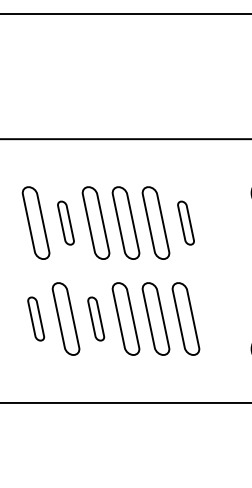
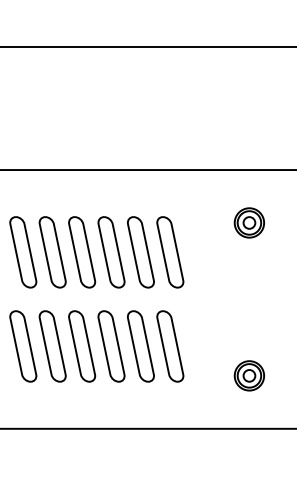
part: (65, 223) -> (52, 252), size x1.67
part: (186, 223) -> (170, 252), size x1.67
part: (36, 319) -> (23, 346), size x1.67
part: (96, 319) -> (82, 346), size x1.67

